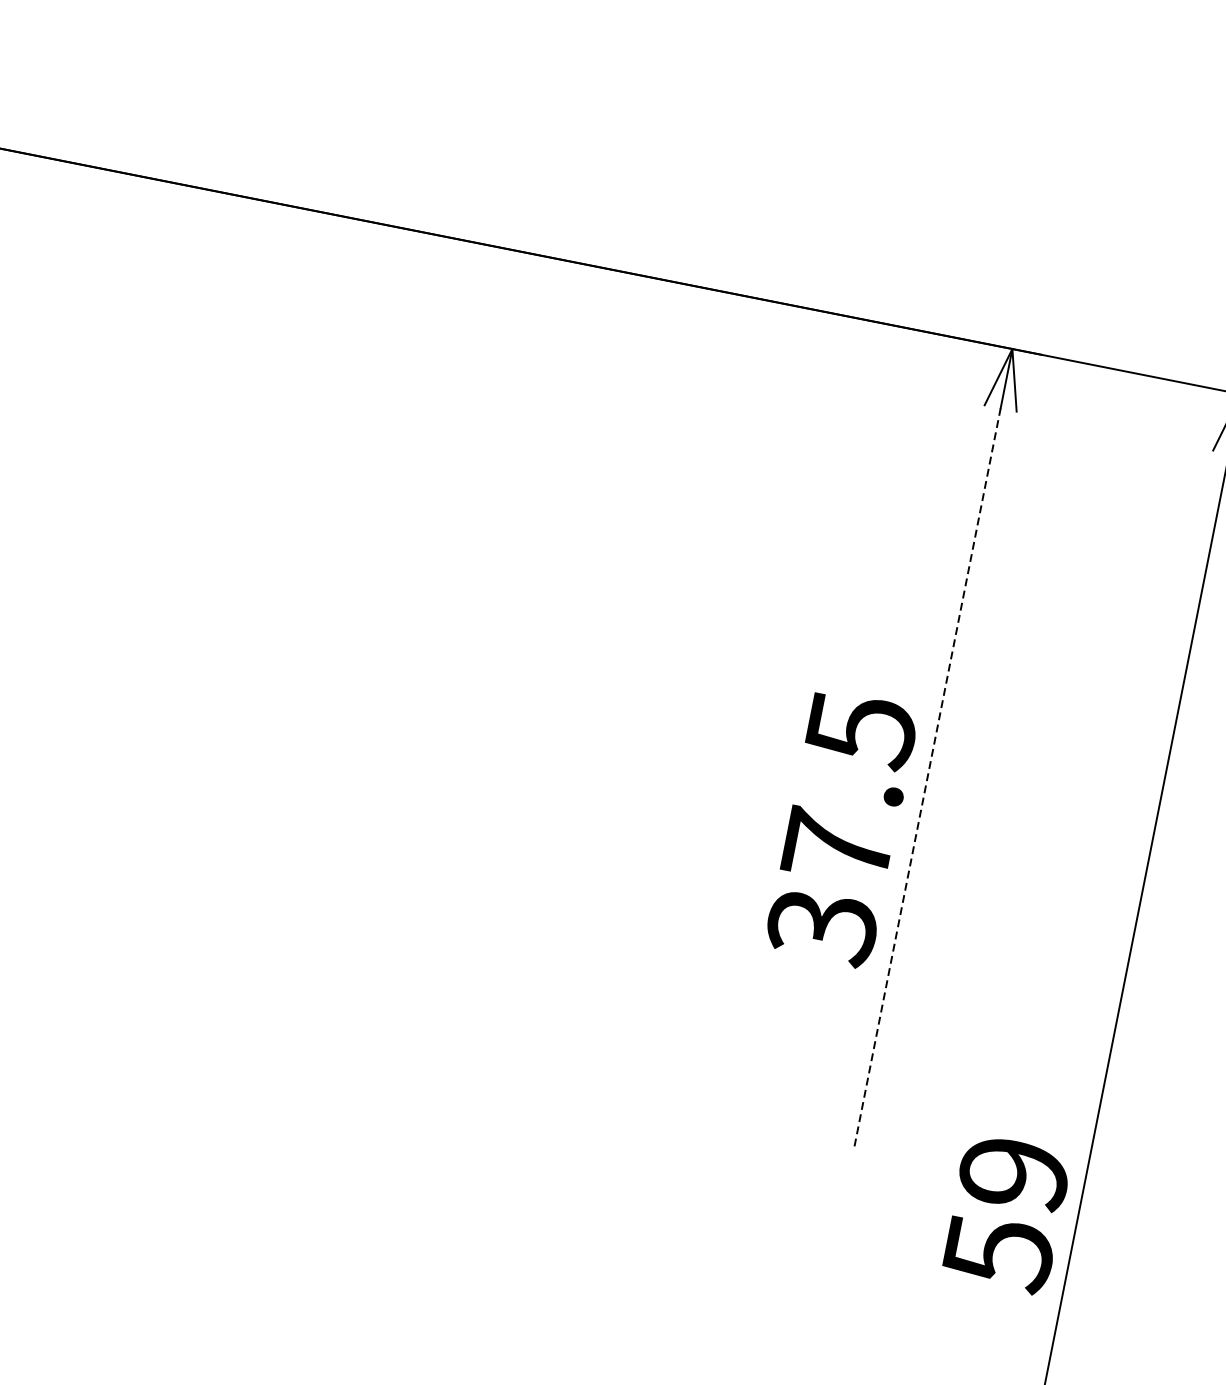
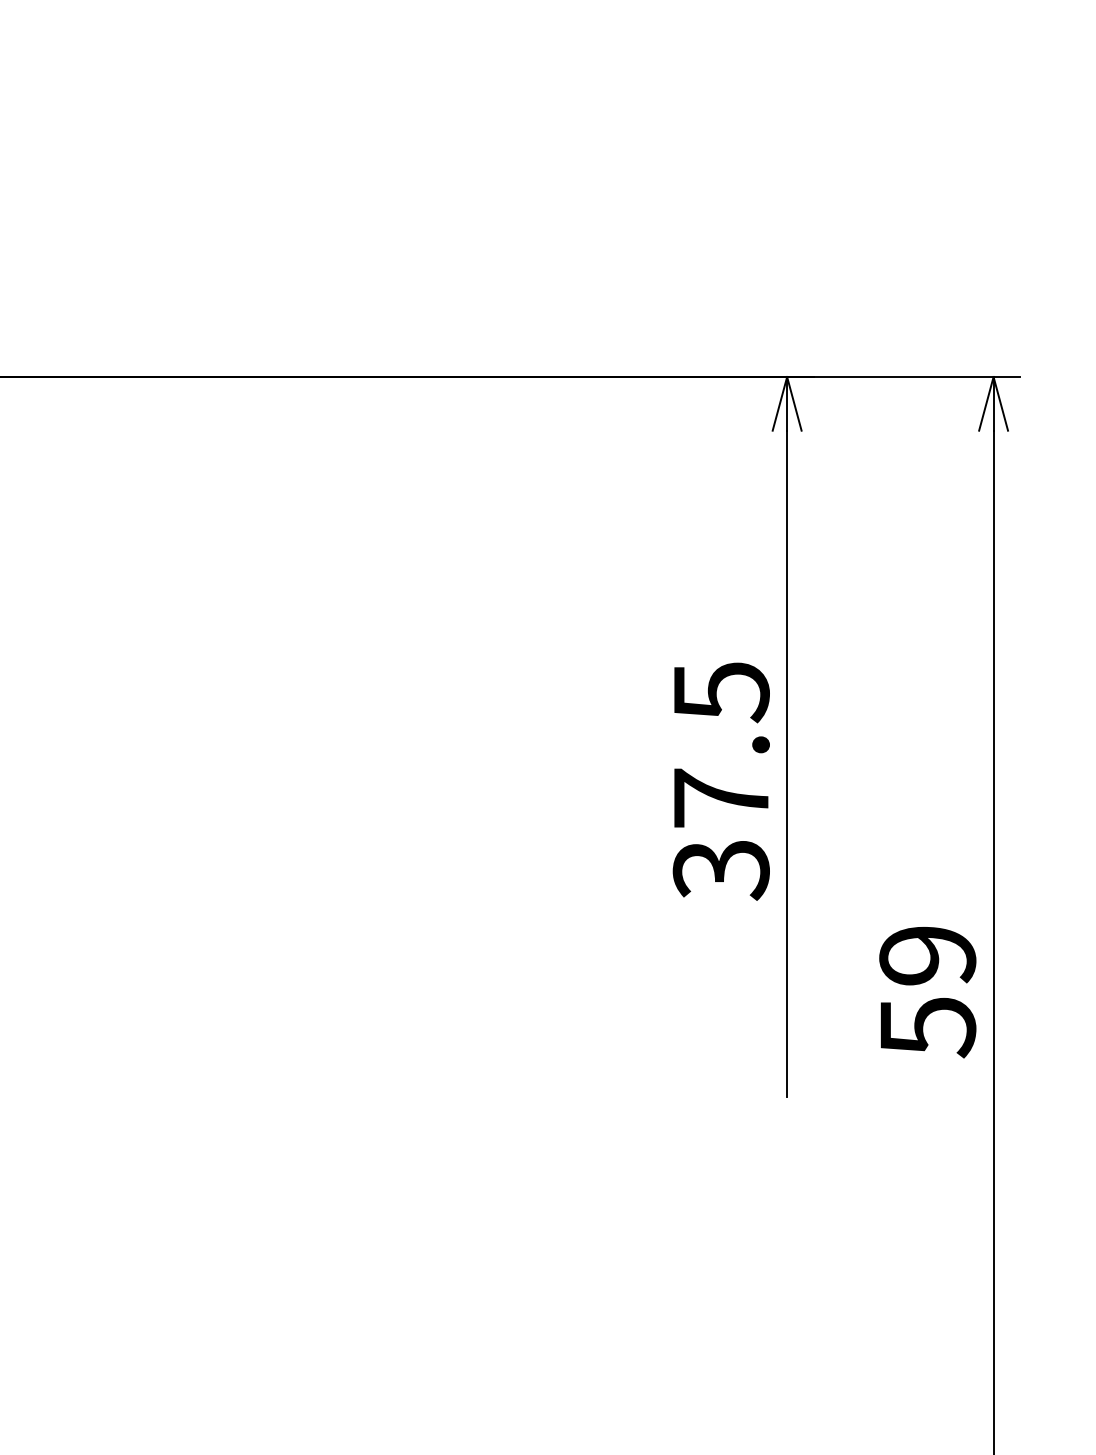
line: (928, 776) -> (787, 763), dashed -> solid
text: (840, 828) -> (720, 781), moved
text: (1005, 1214) -> (927, 992), moved

